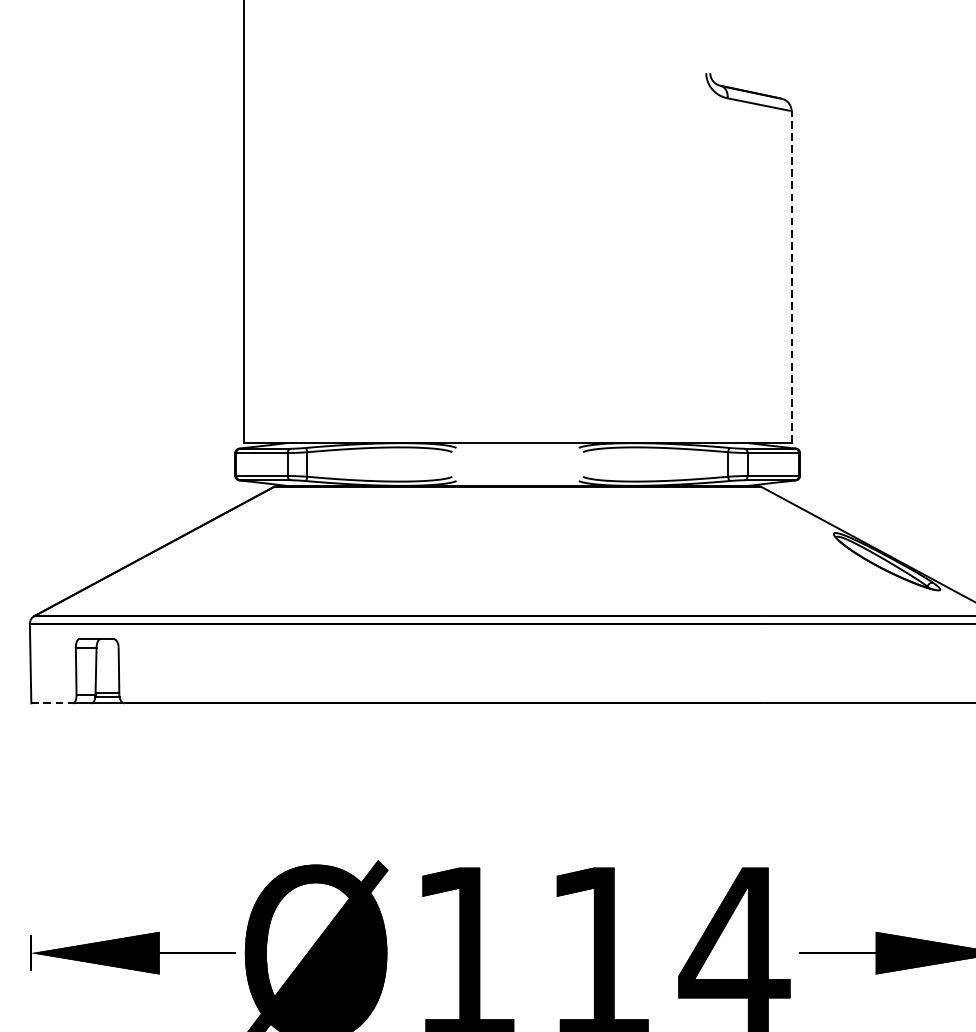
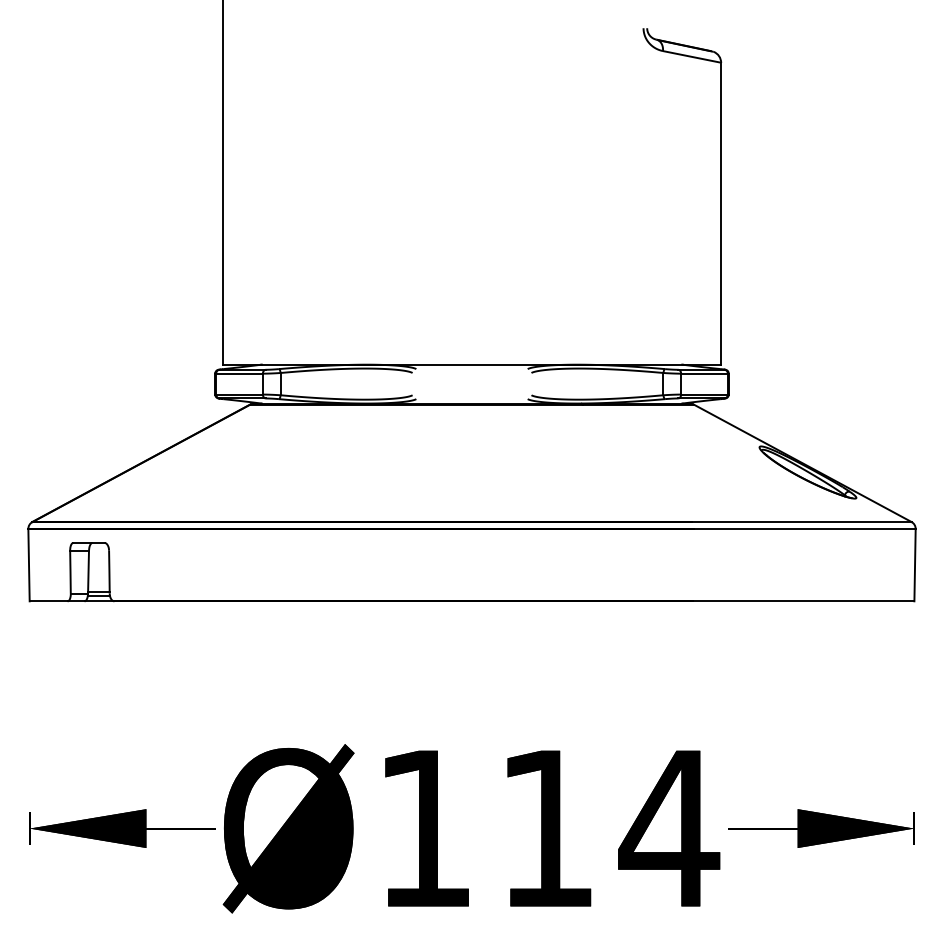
line: (791, 276) -> (721, 213), dashed -> solid
line: (52, 703) -> (48, 601), dashed -> solid

